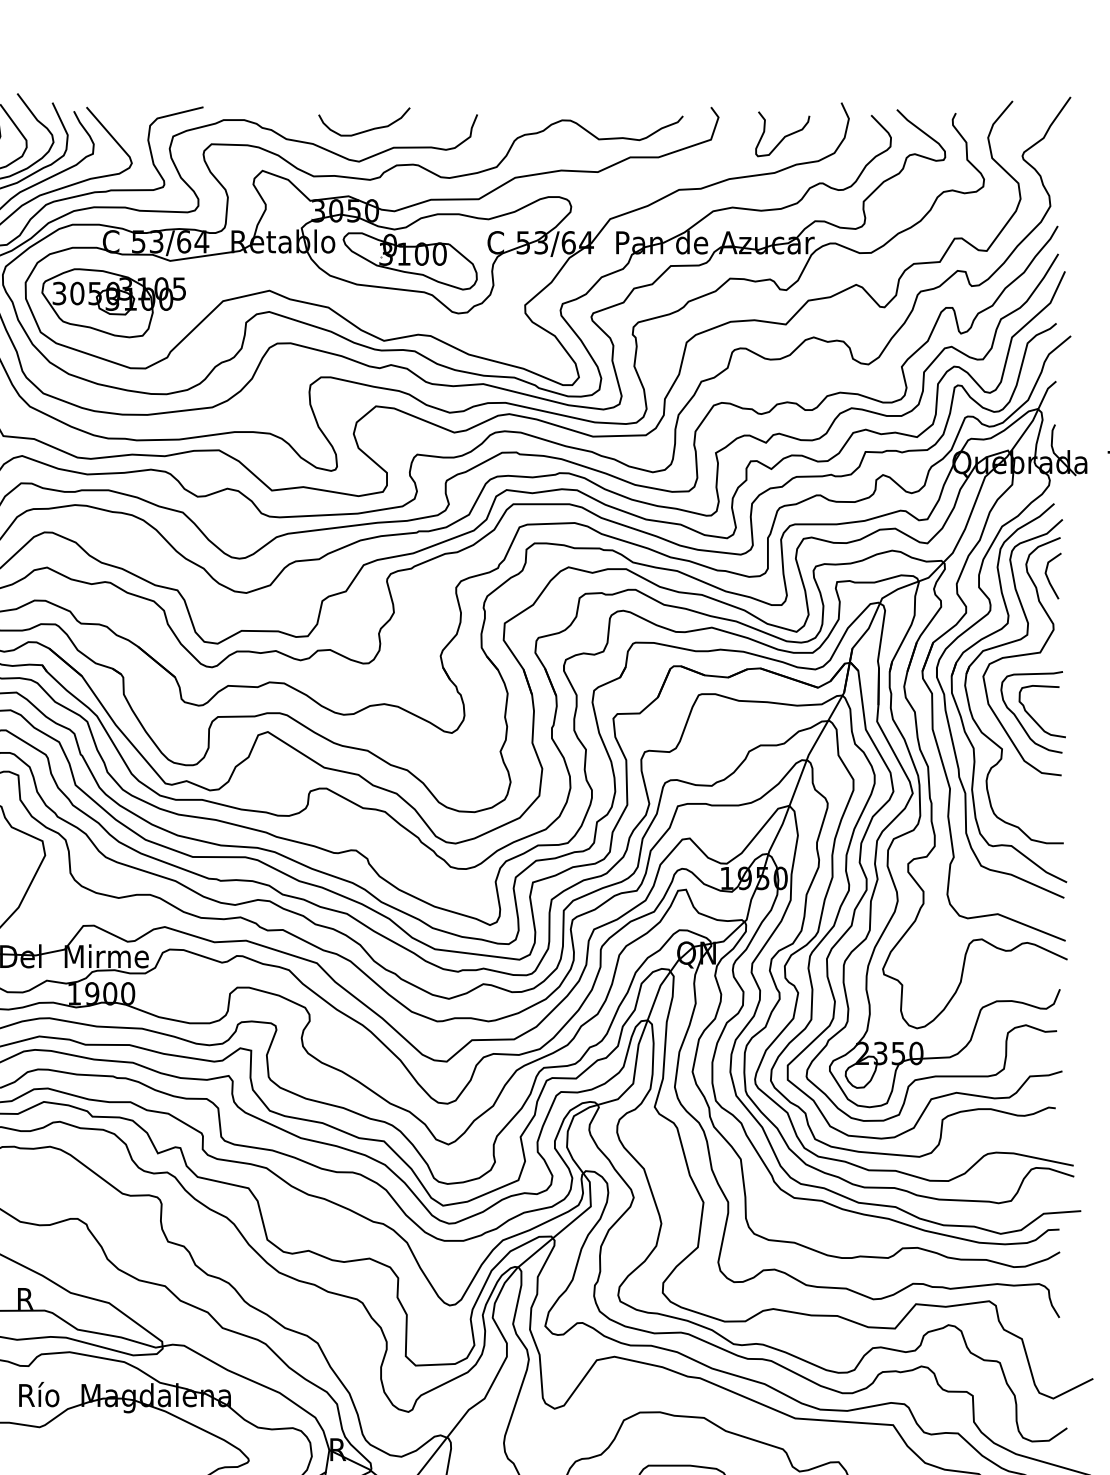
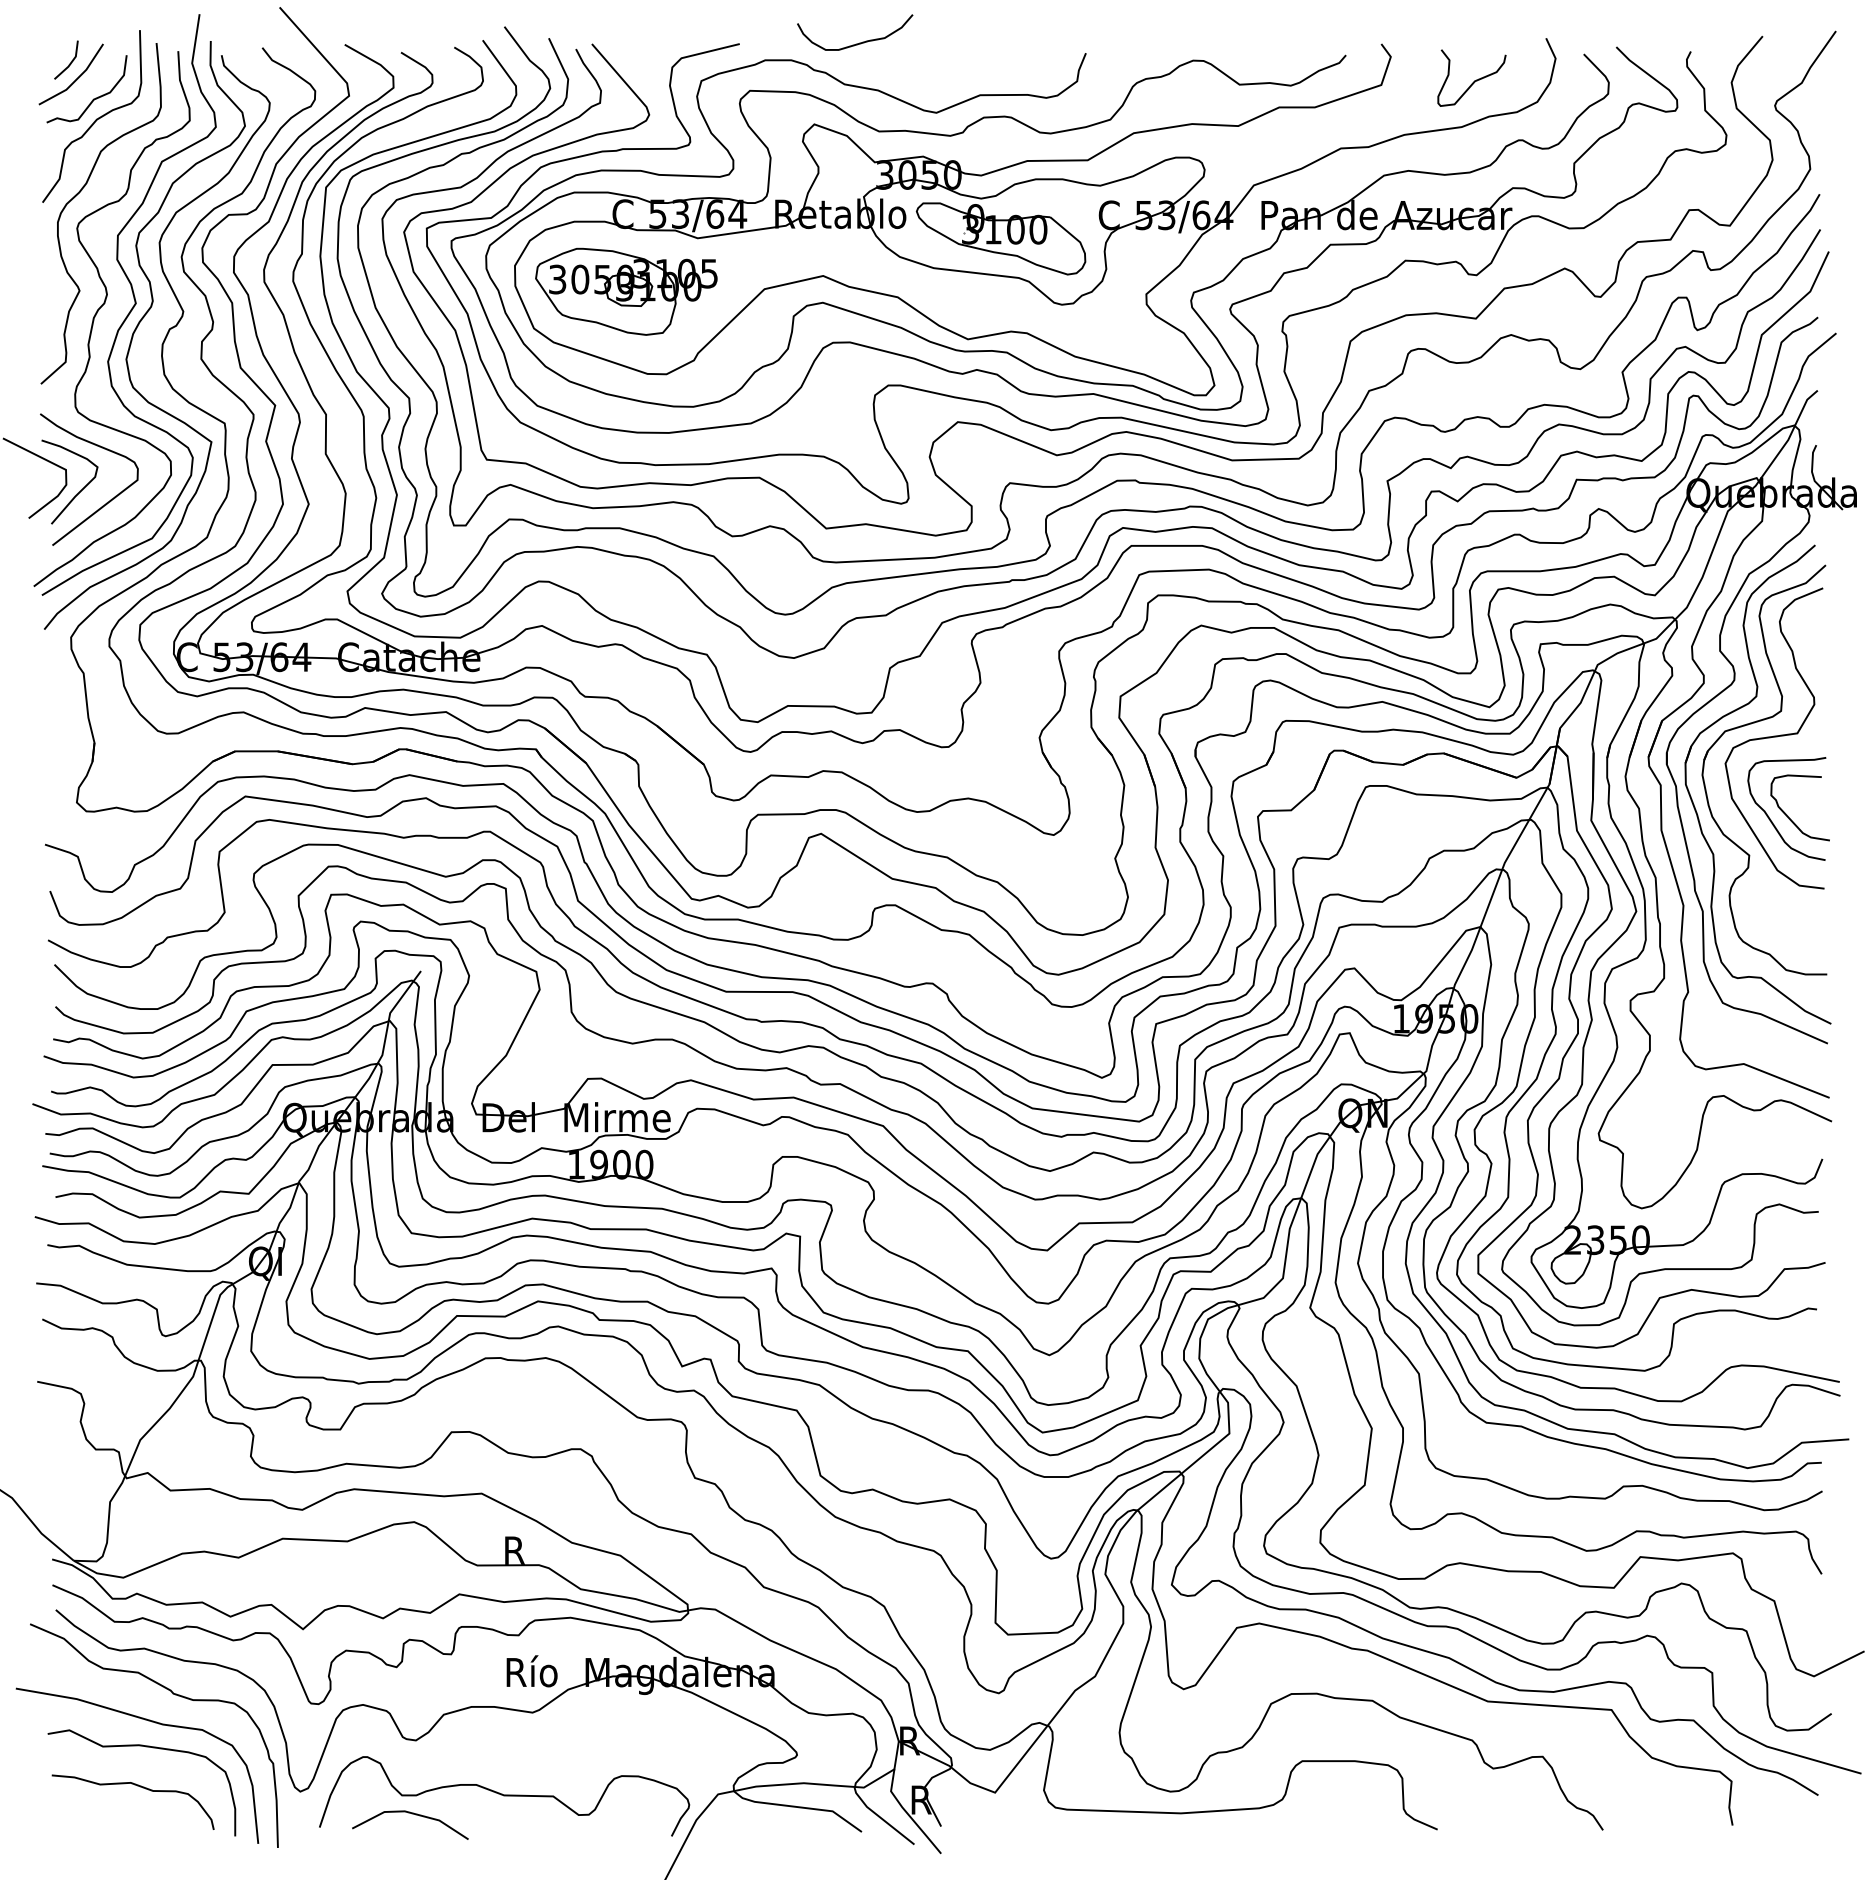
curve: (367, 129) -> (859, 42), moved
line: (1048, 576) -> (1807, 637), removed

